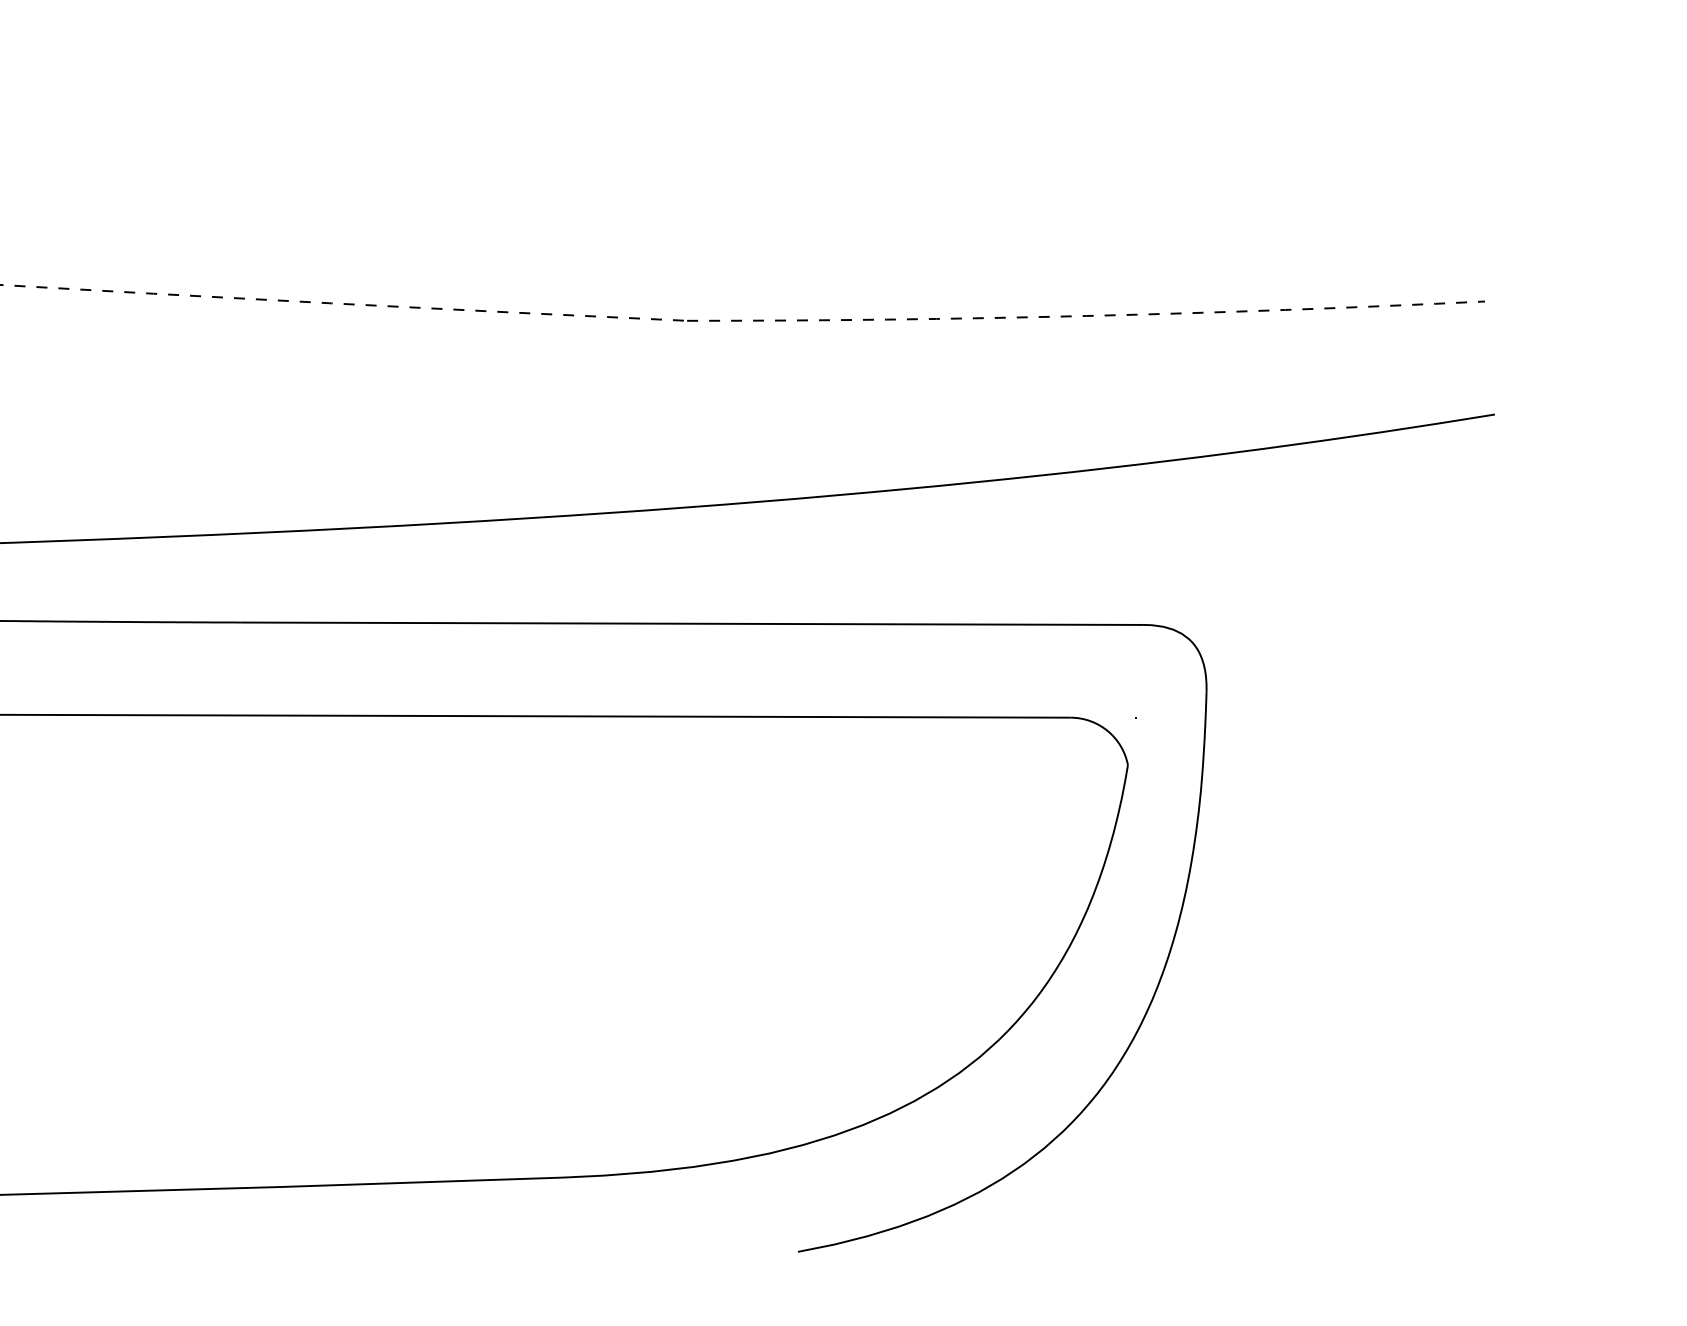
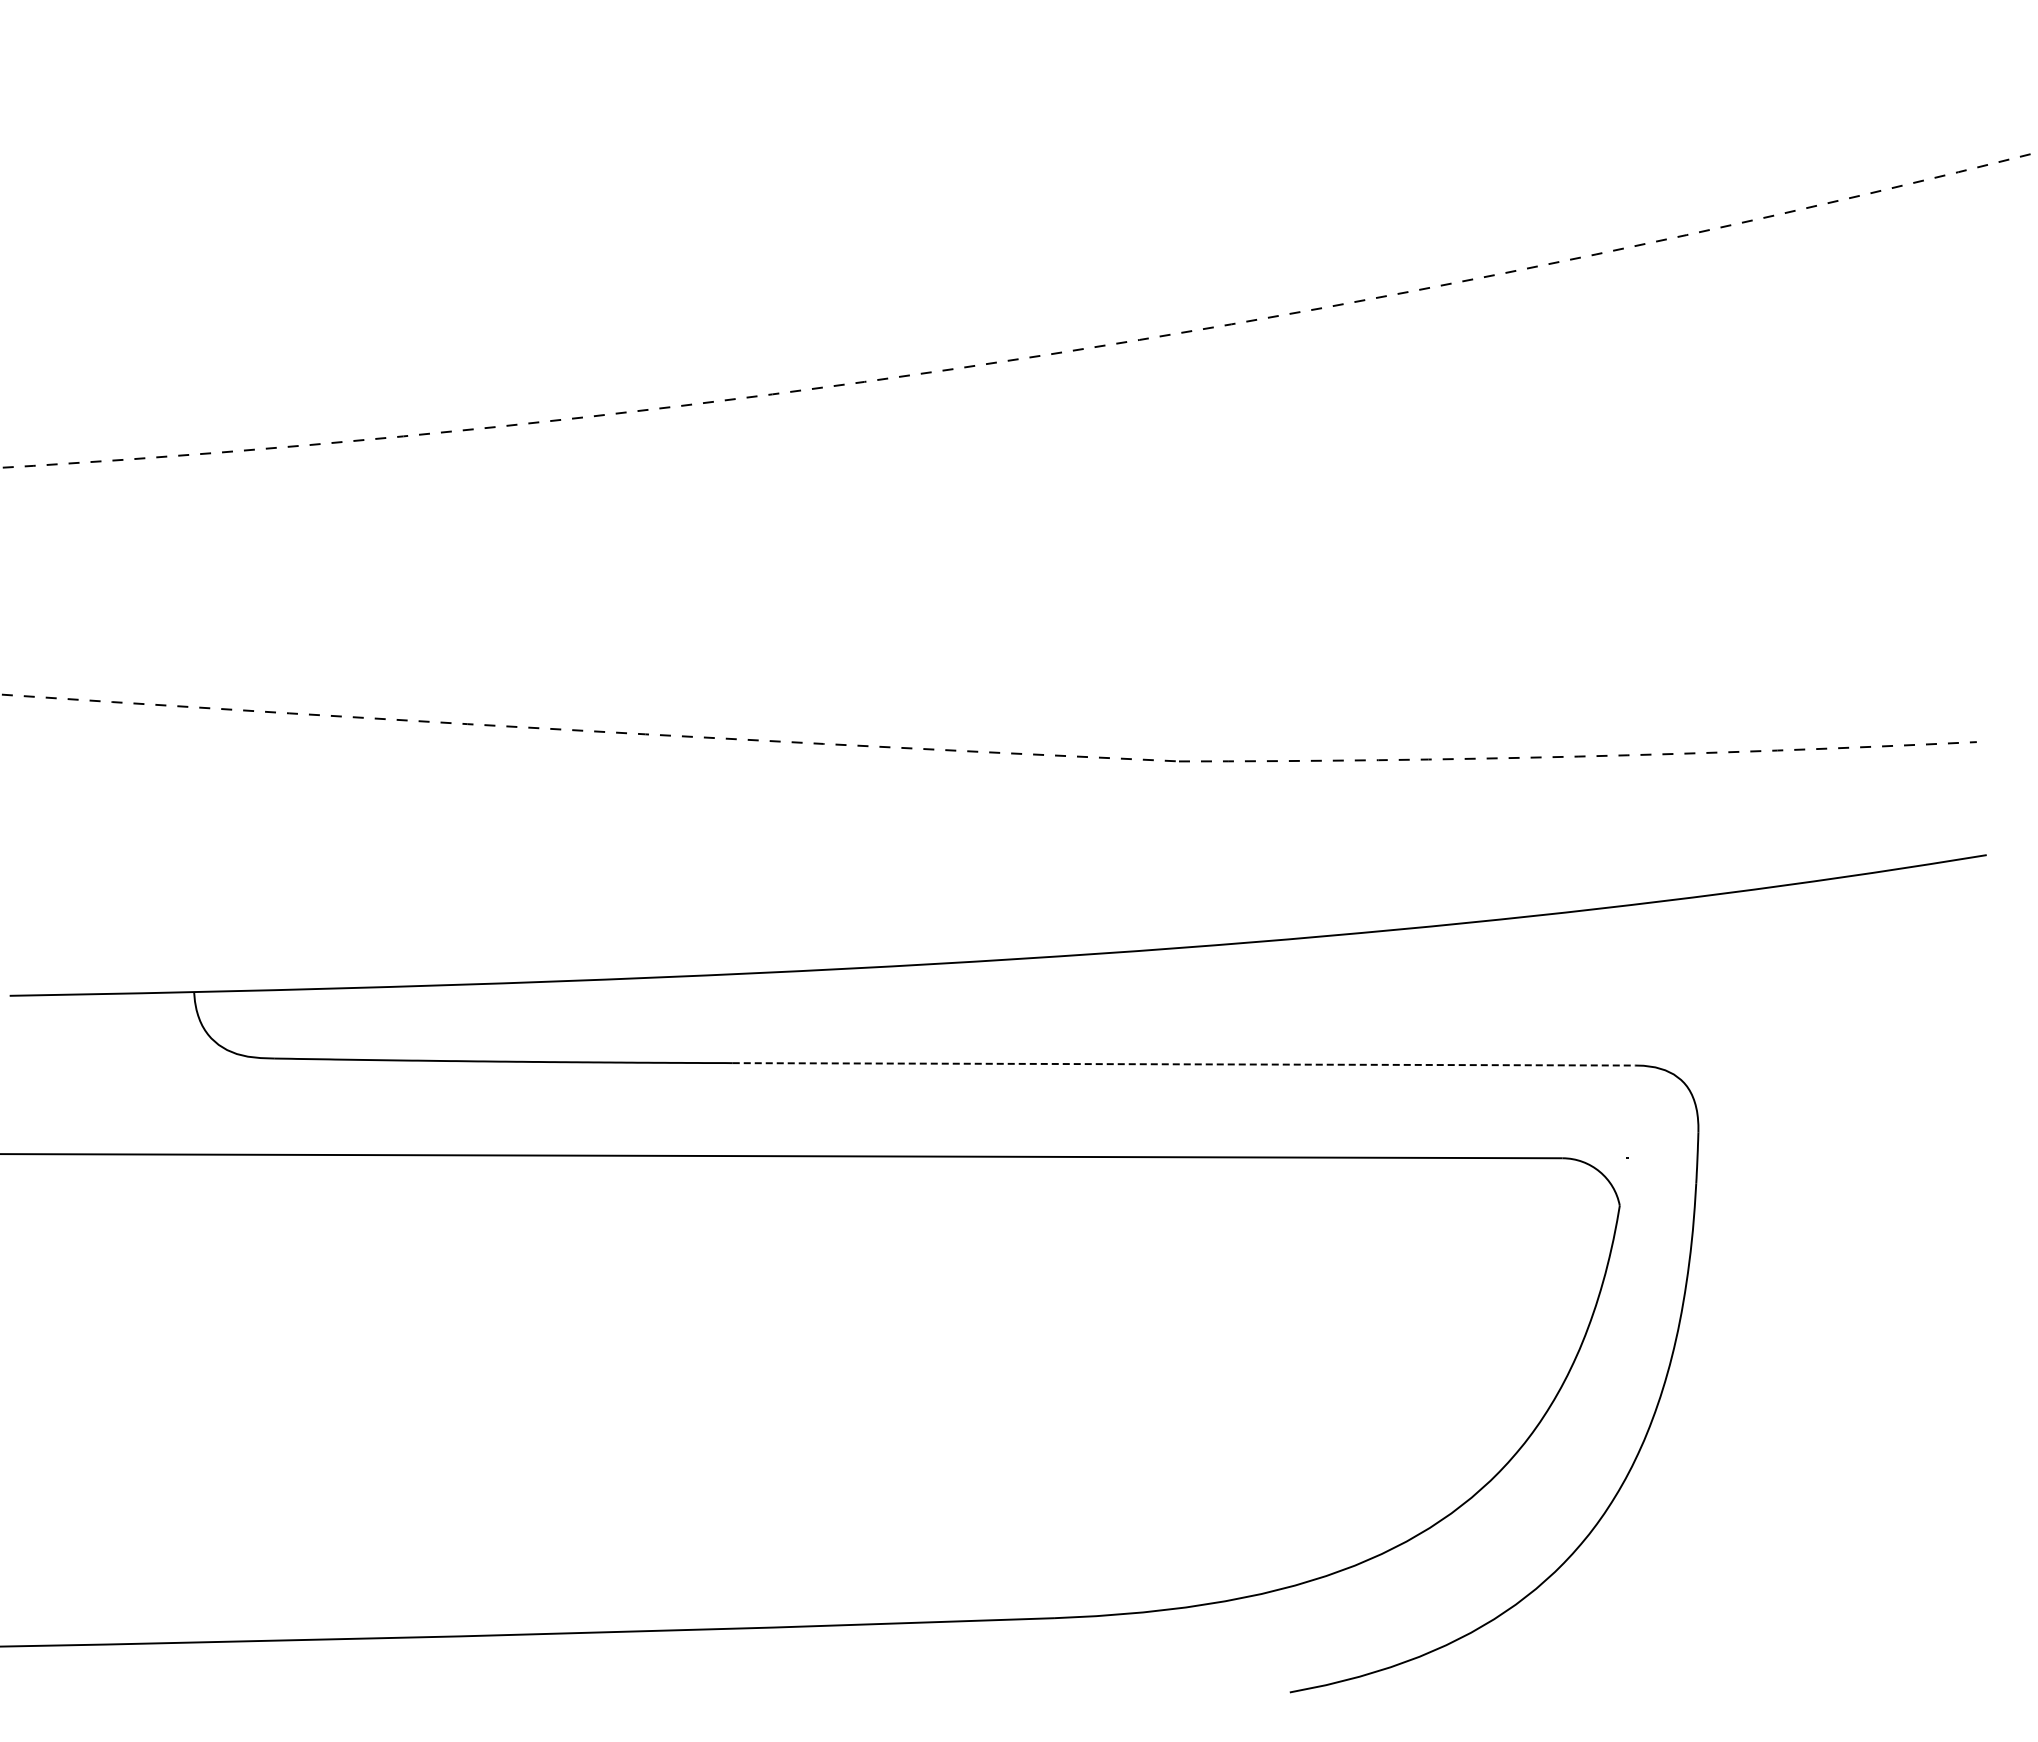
line: (692, 623) -> (1184, 1064), solid -> dashed

